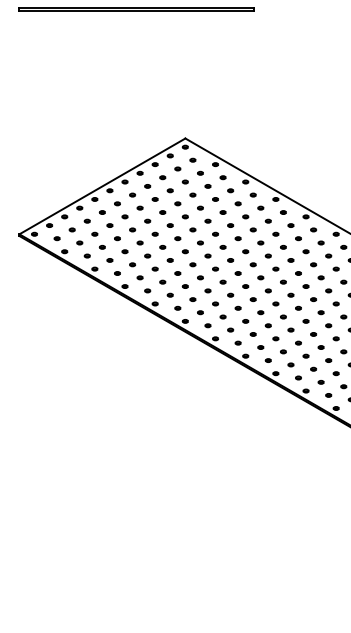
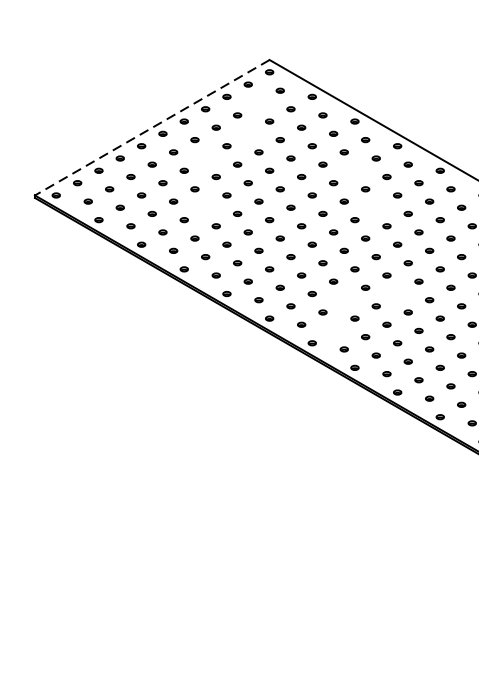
part: (177, 168) -> (258, 102), removed
line: (102, 186) -> (152, 127), solid -> dashed
part: (169, 190) -> (247, 133), removed
part: (139, 207) -> (204, 157), removed
part: (245, 216) -> (354, 170), removed
part: (139, 242) -> (204, 207), removed
part: (260, 242) -> (375, 207), removed
part: (275, 303) -> (397, 293), removed
part: (237, 307) -> (343, 298), removed
part: (230, 329) -> (333, 330), removed

